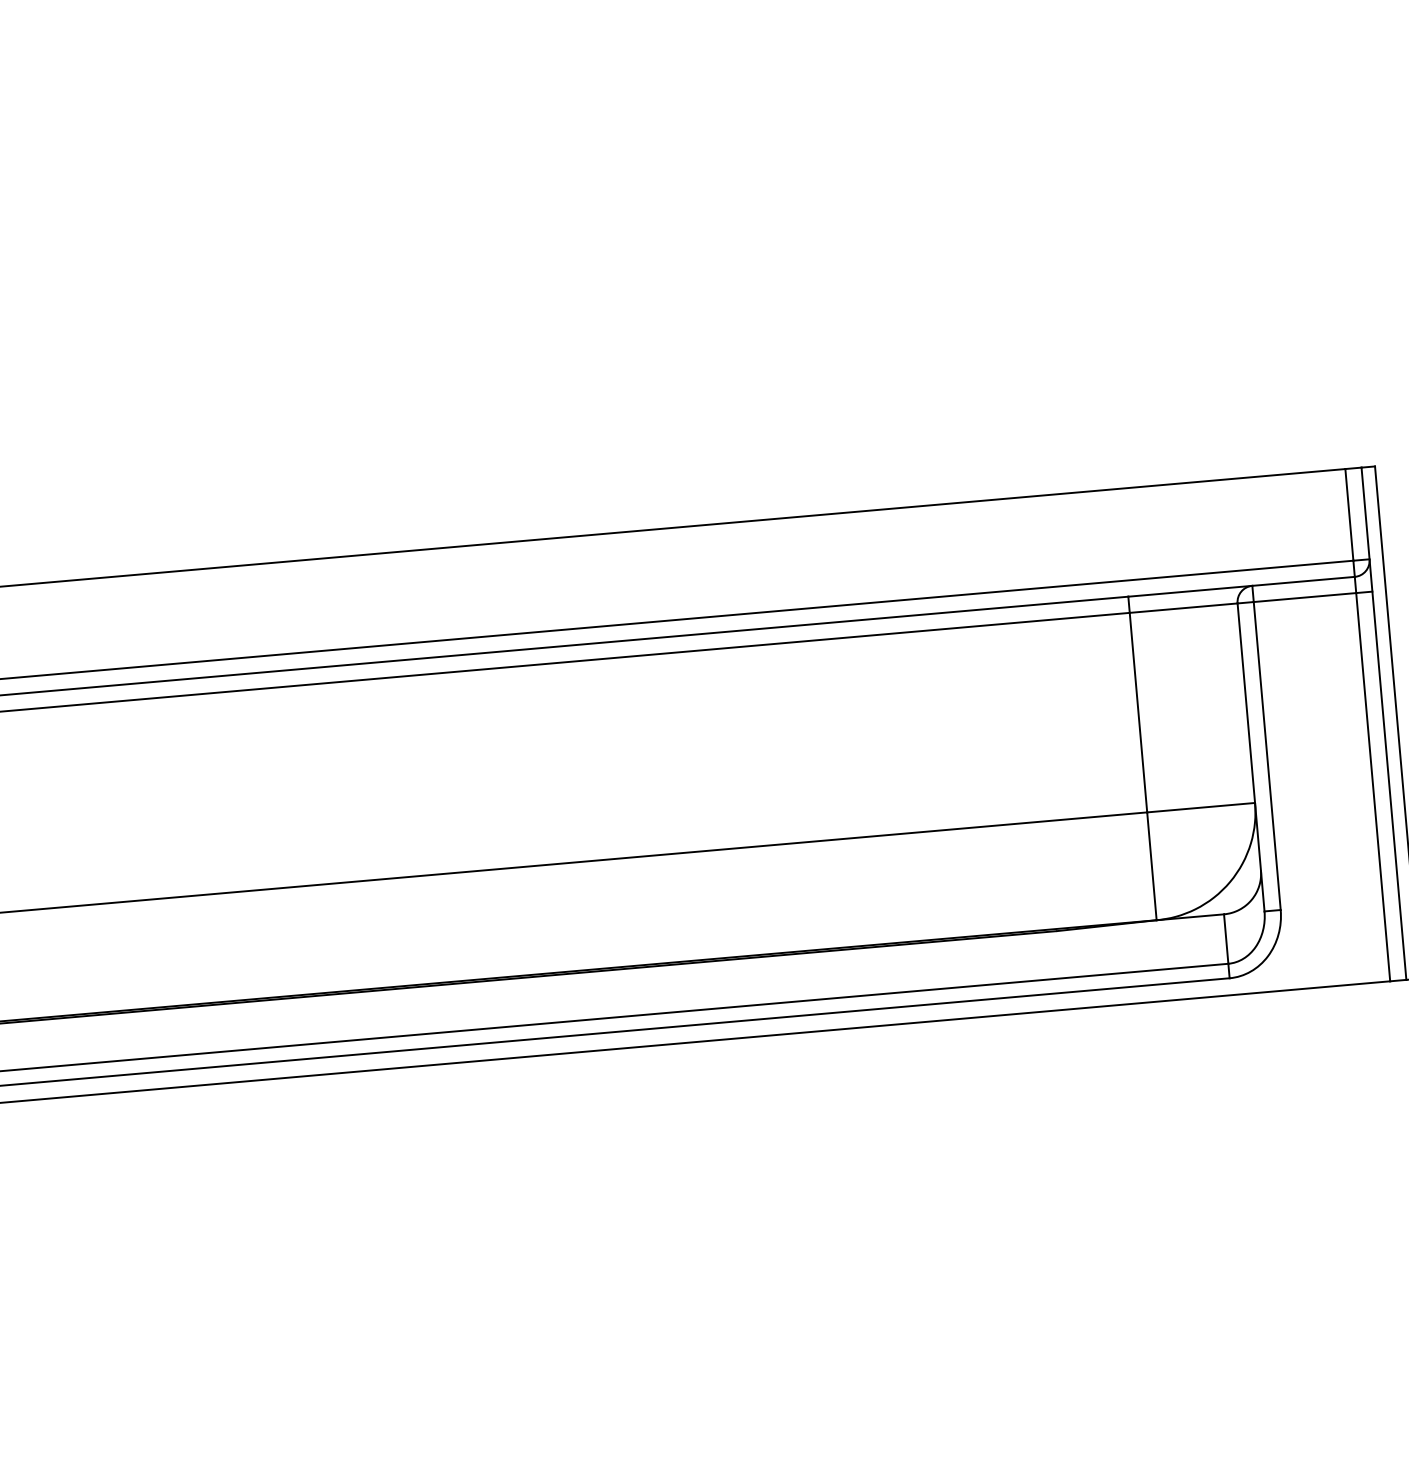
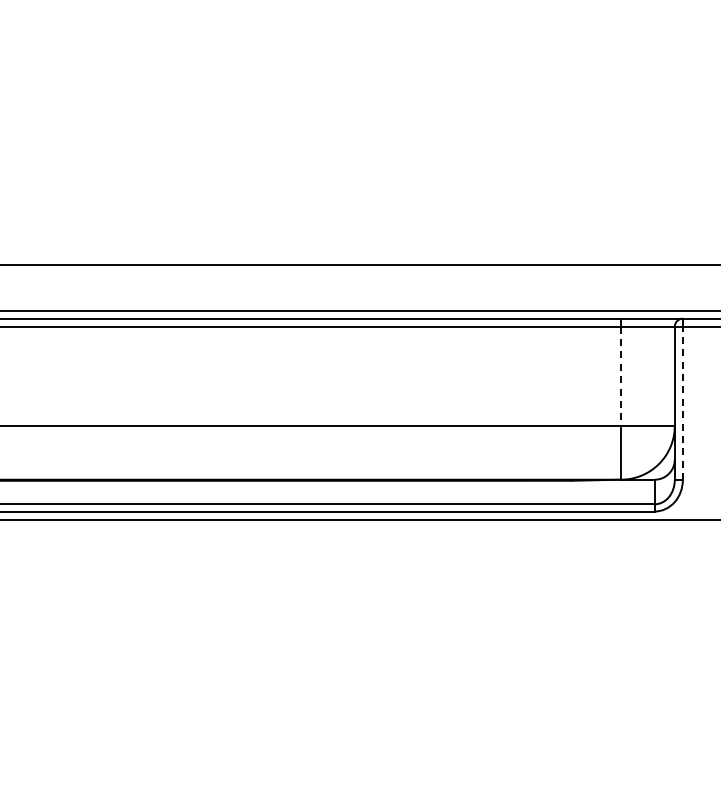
line: (1139, 712) -> (621, 376), solid -> dashed
line: (1266, 756) -> (682, 403), solid -> dashed

